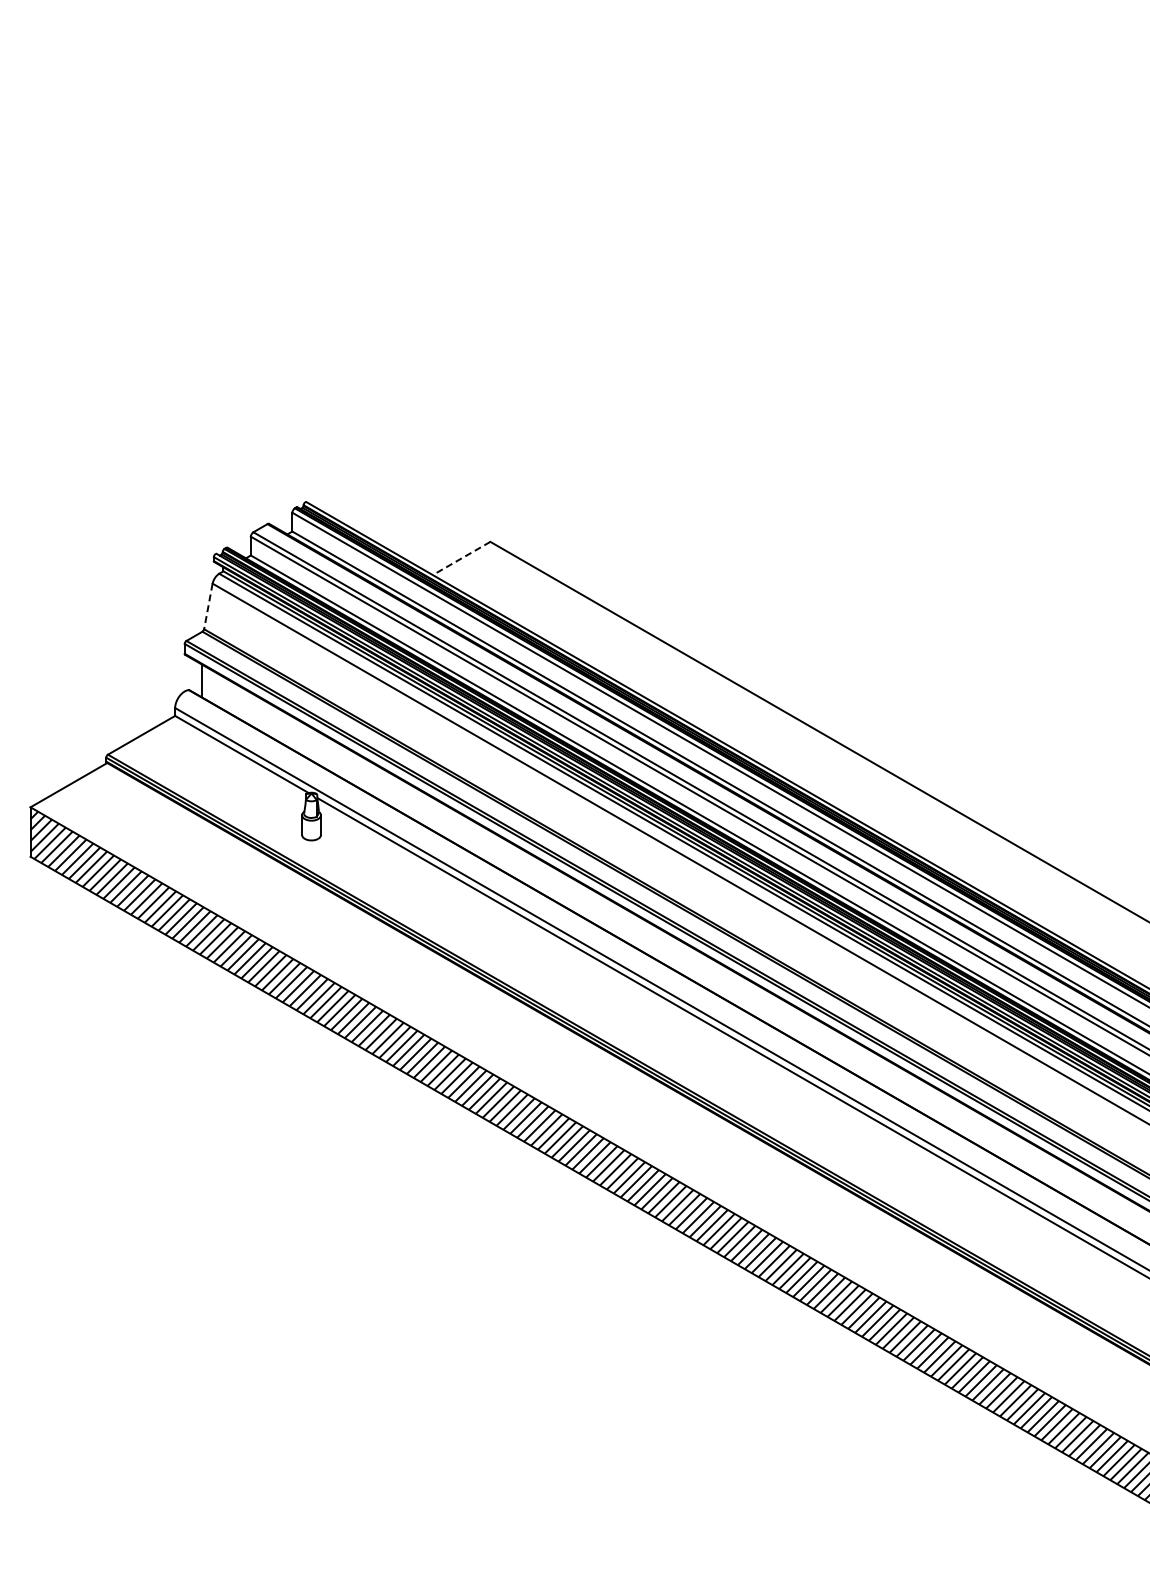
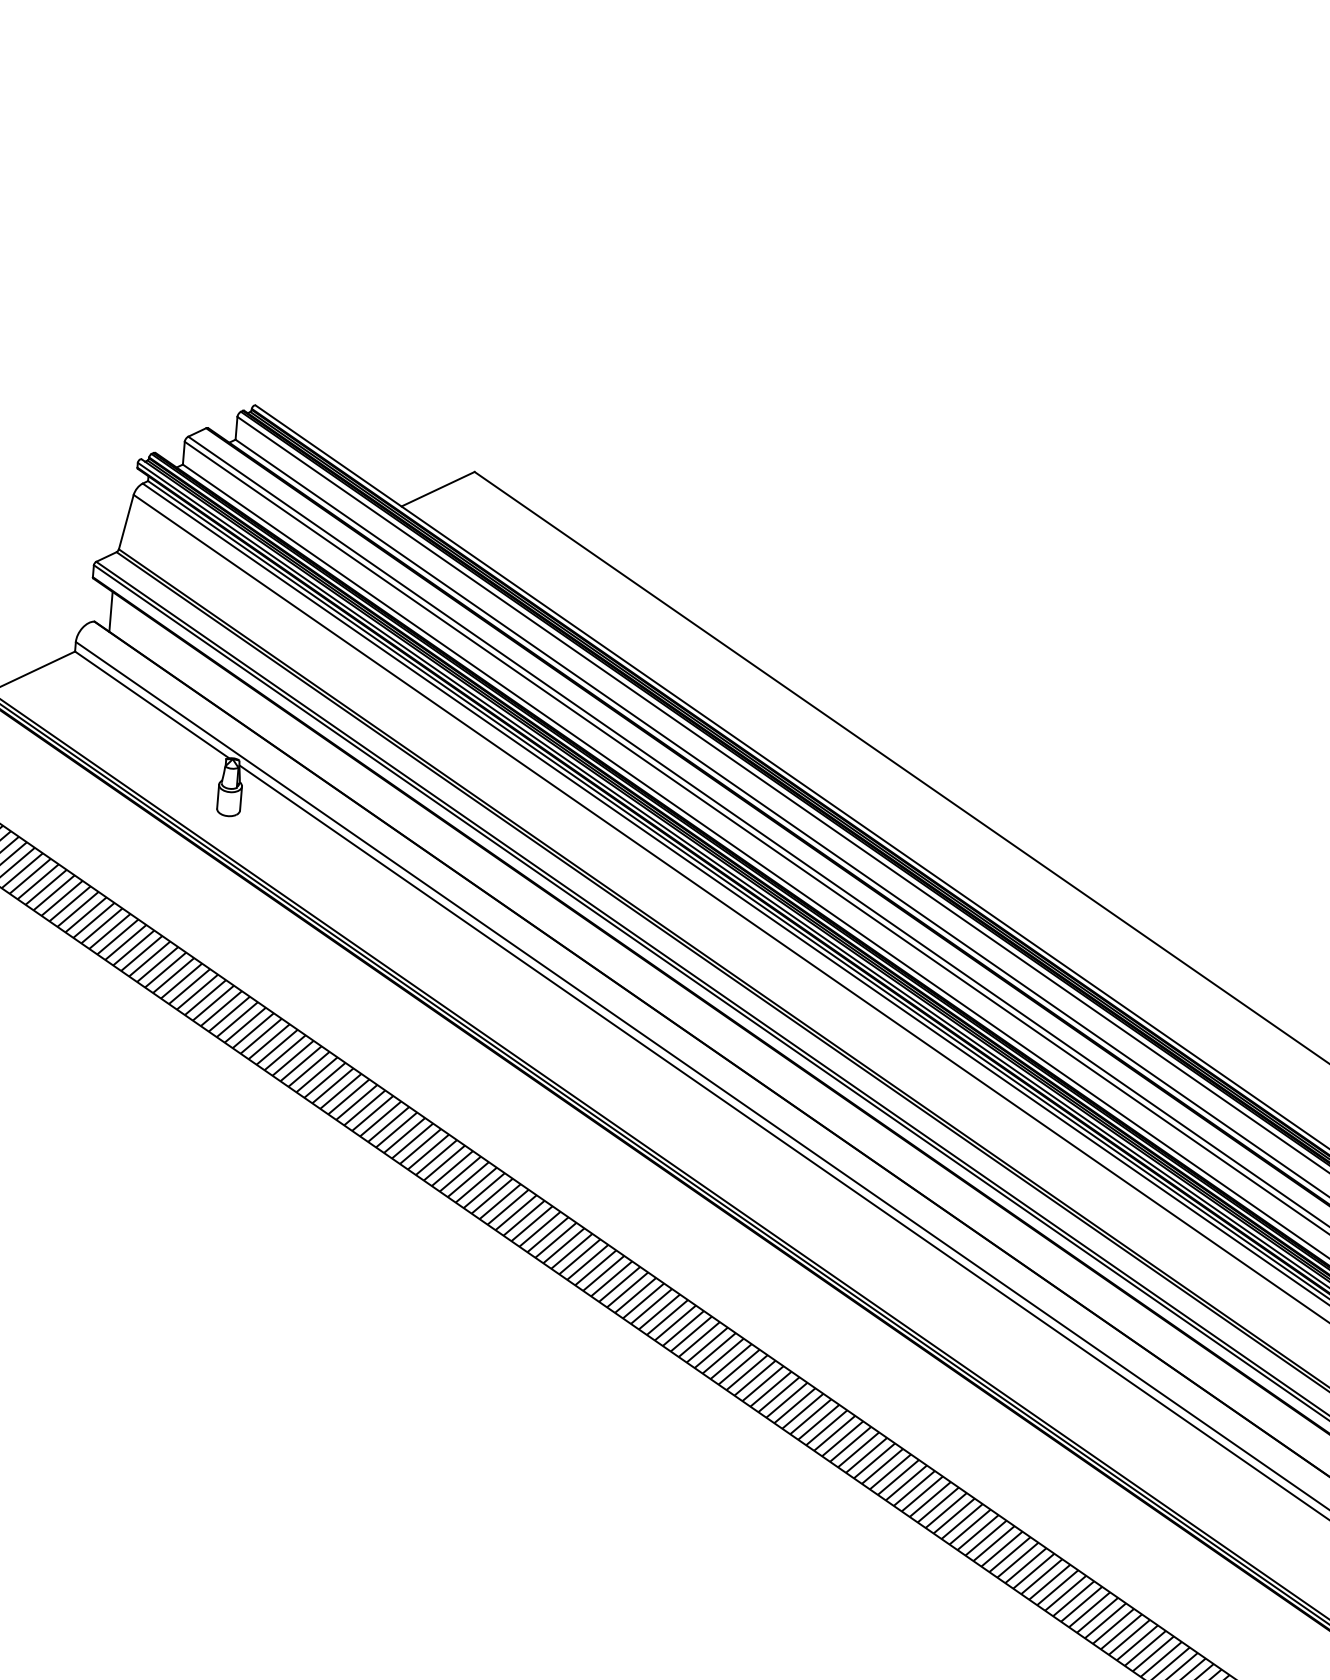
line: (461, 558) -> (437, 489), dashed -> solid
line: (208, 606) -> (126, 522), dashed -> solid

